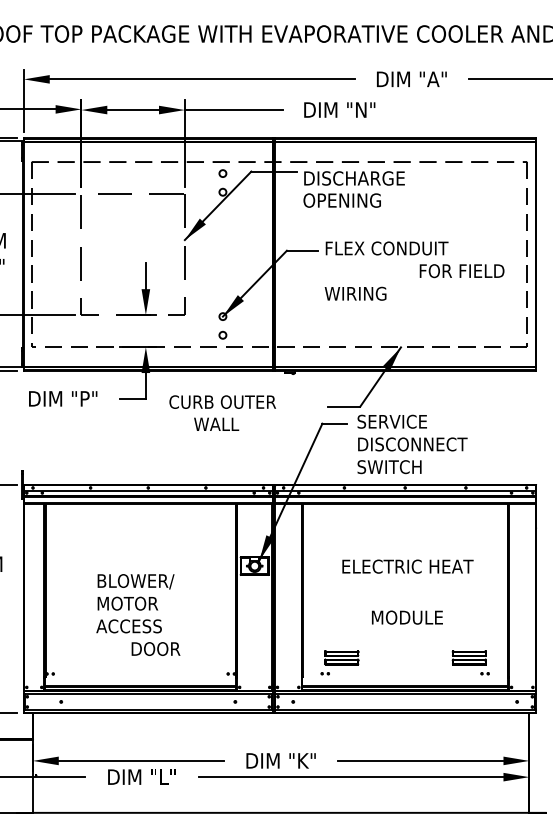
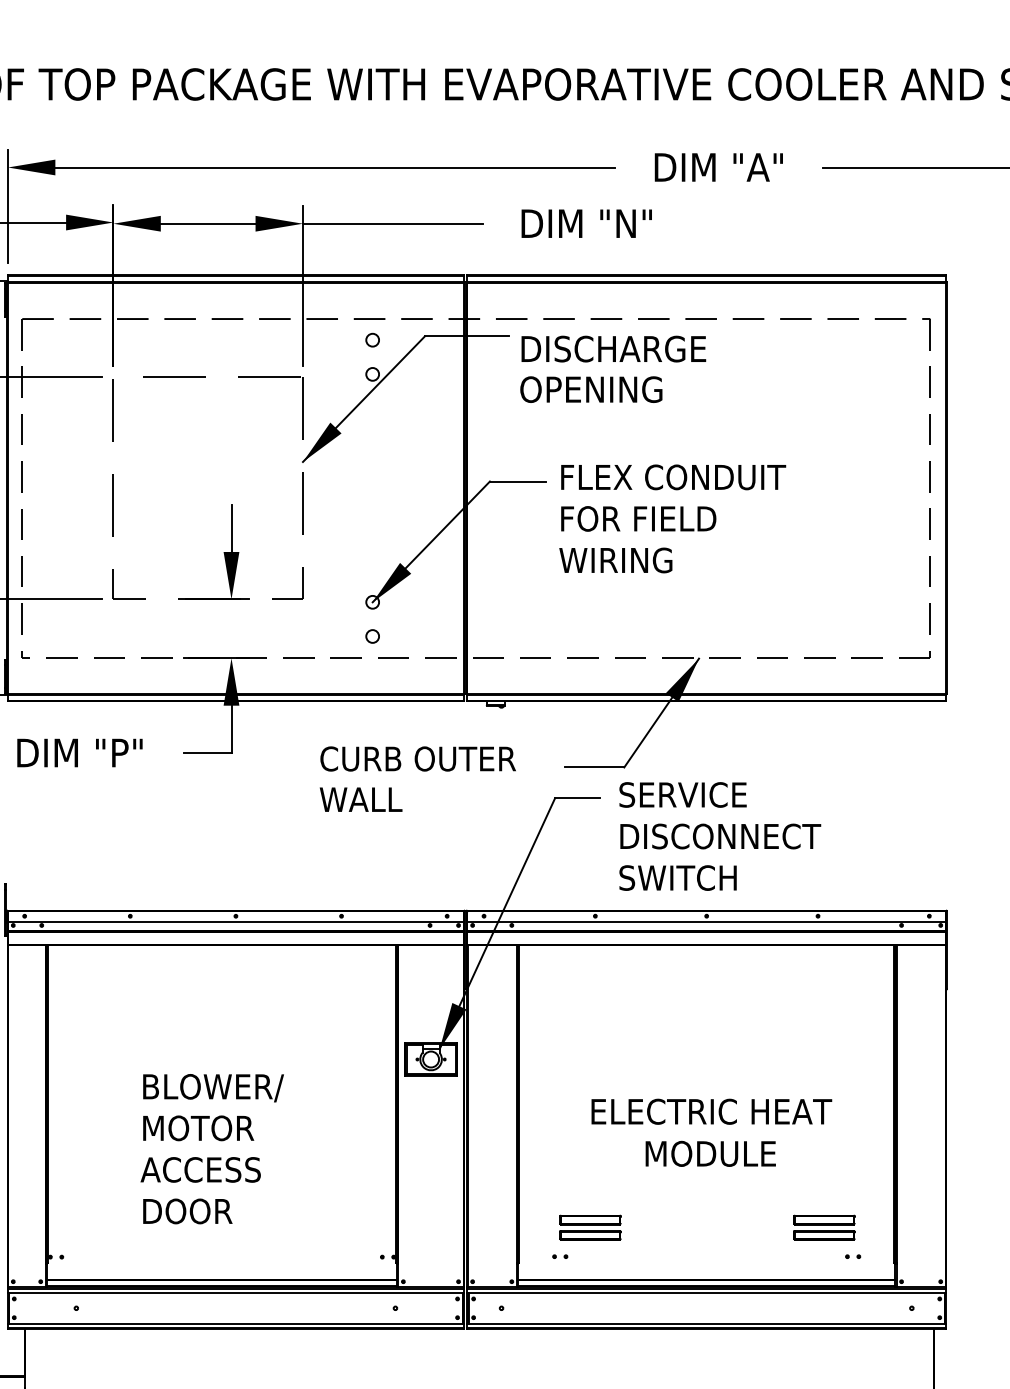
text: (461, 271) -> (637, 519), moved
text: (222, 401) -> (417, 757), moved
text: (407, 566) -> (710, 1111), moved
text: (155, 648) -> (186, 1210), moved

